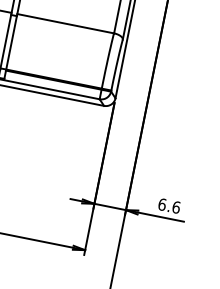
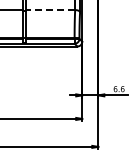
line: (65, 24) -> (50, 10), solid -> dashed

